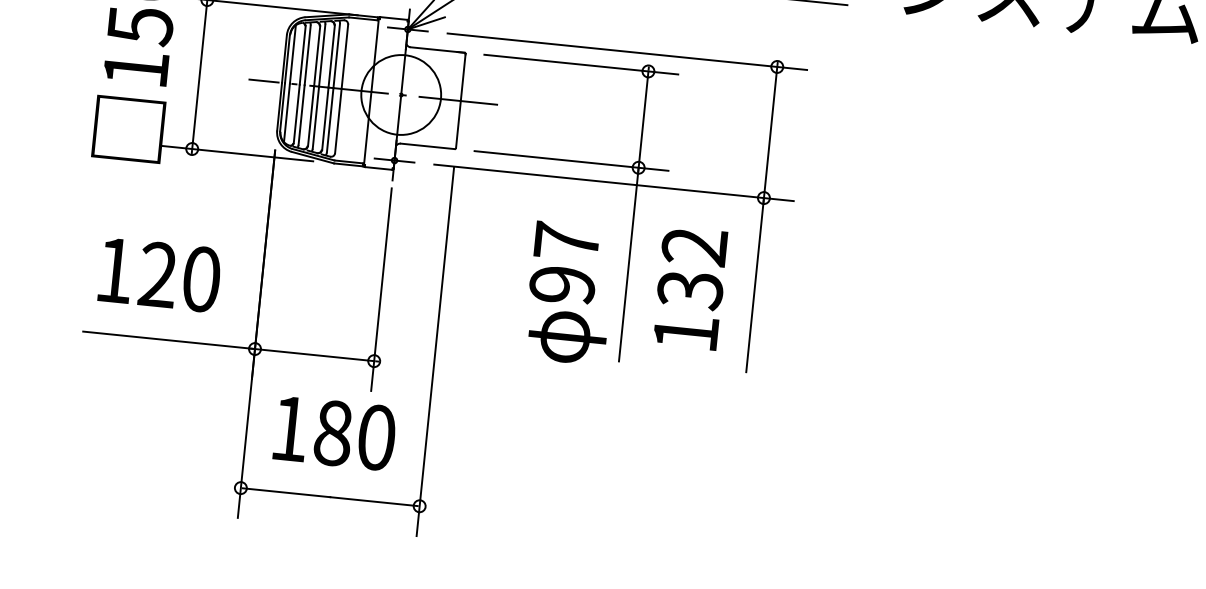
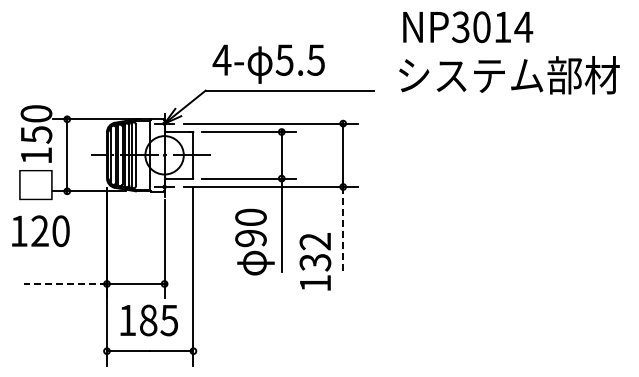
text: (566, 239) -> (250, 216), 97 -> 90
text: (159, 275) -> (40, 231), moved
line: (755, 286) -> (343, 229), solid -> dashed
text: (690, 287) -> (315, 261), moved
line: (169, 339) -> (65, 283), solid -> dashed
text: (376, 437) -> (169, 320), 180 -> 185

